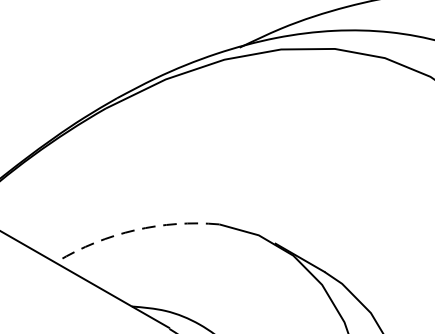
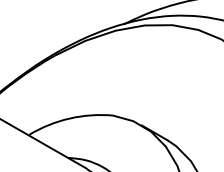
arc: (134, 230) -> (69, 118), dashed -> solid

